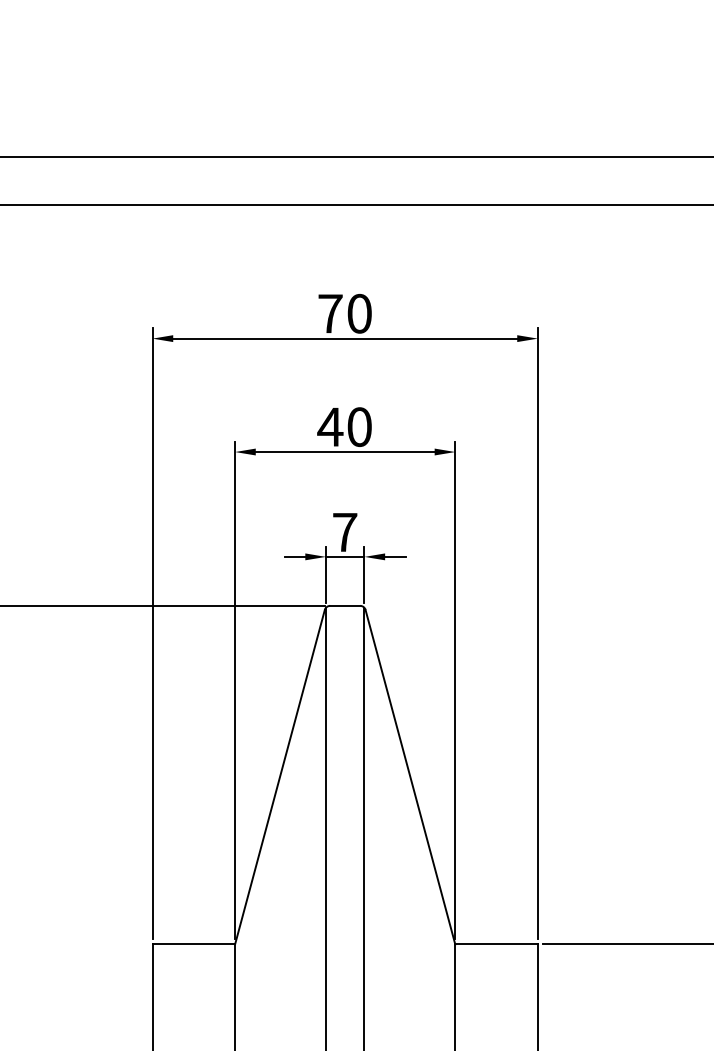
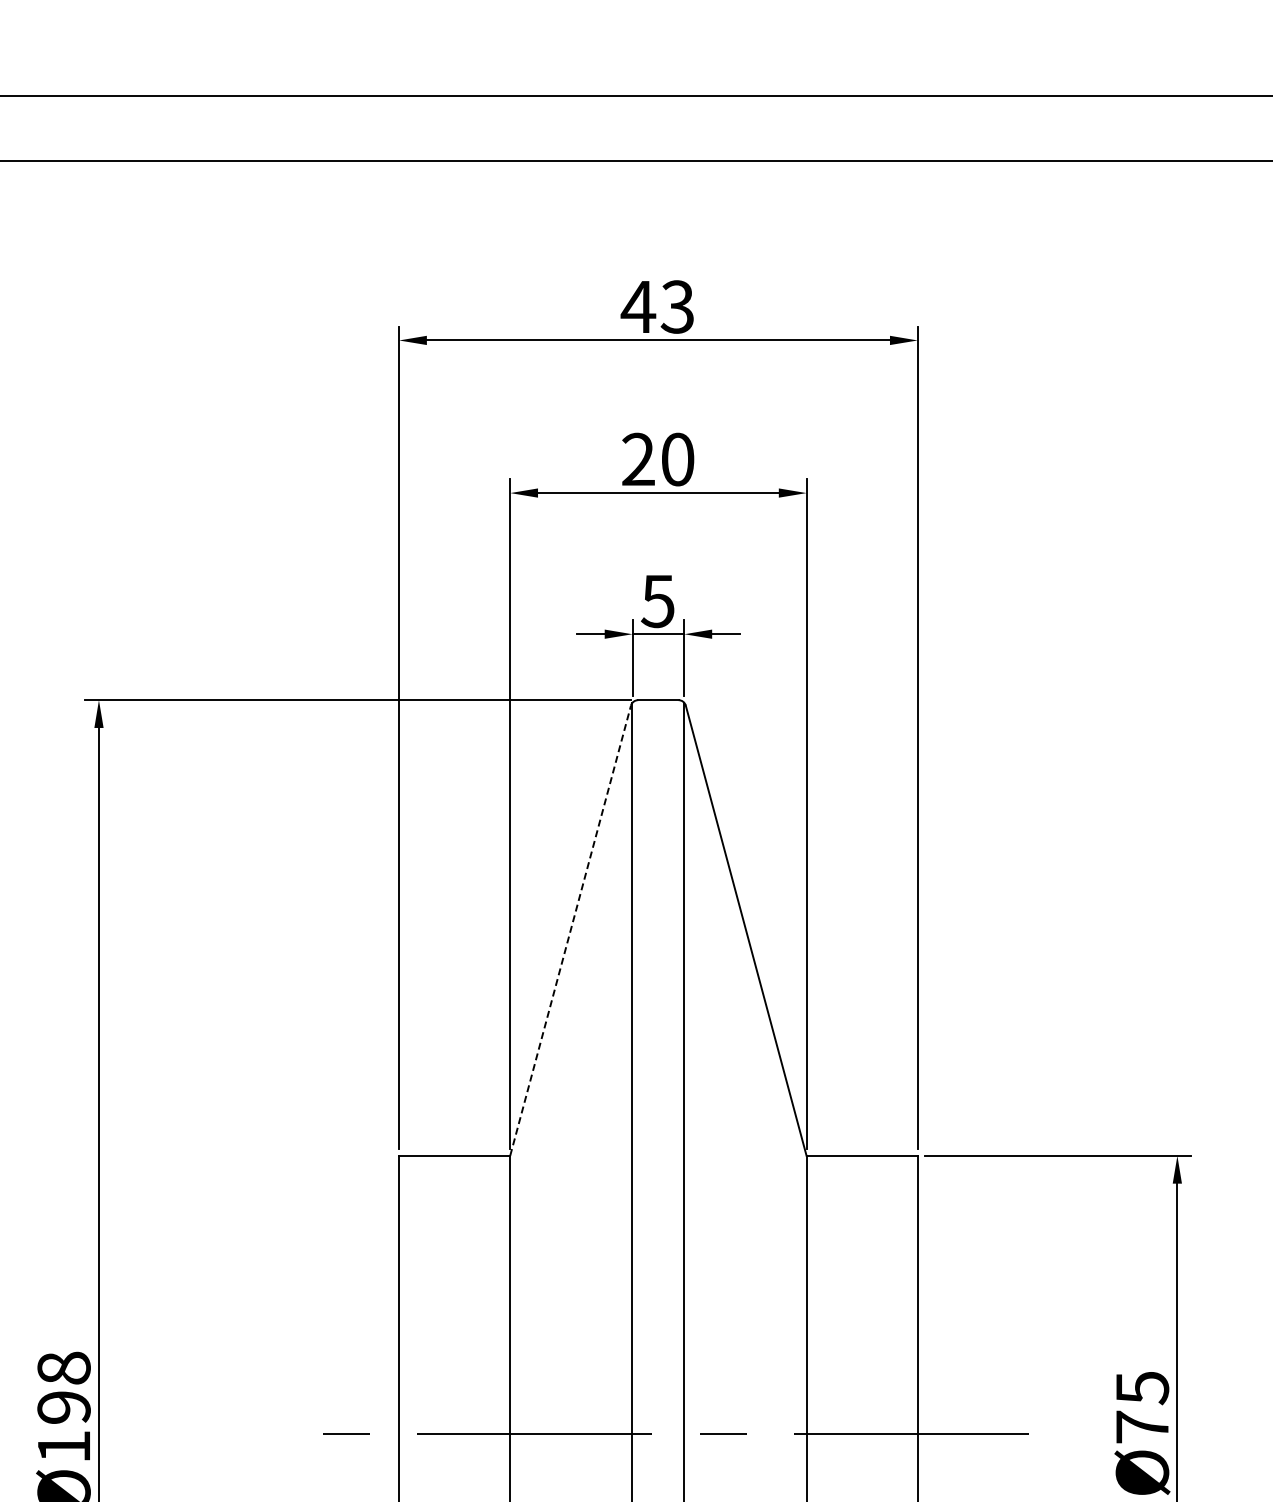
text: (344, 313) -> (657, 306), 70 -> 43
text: (330, 426) -> (638, 458), 40 -> 20
text: (344, 532) -> (657, 601), 7 -> 5
line: (279, 776) -> (570, 930), solid -> dashed

